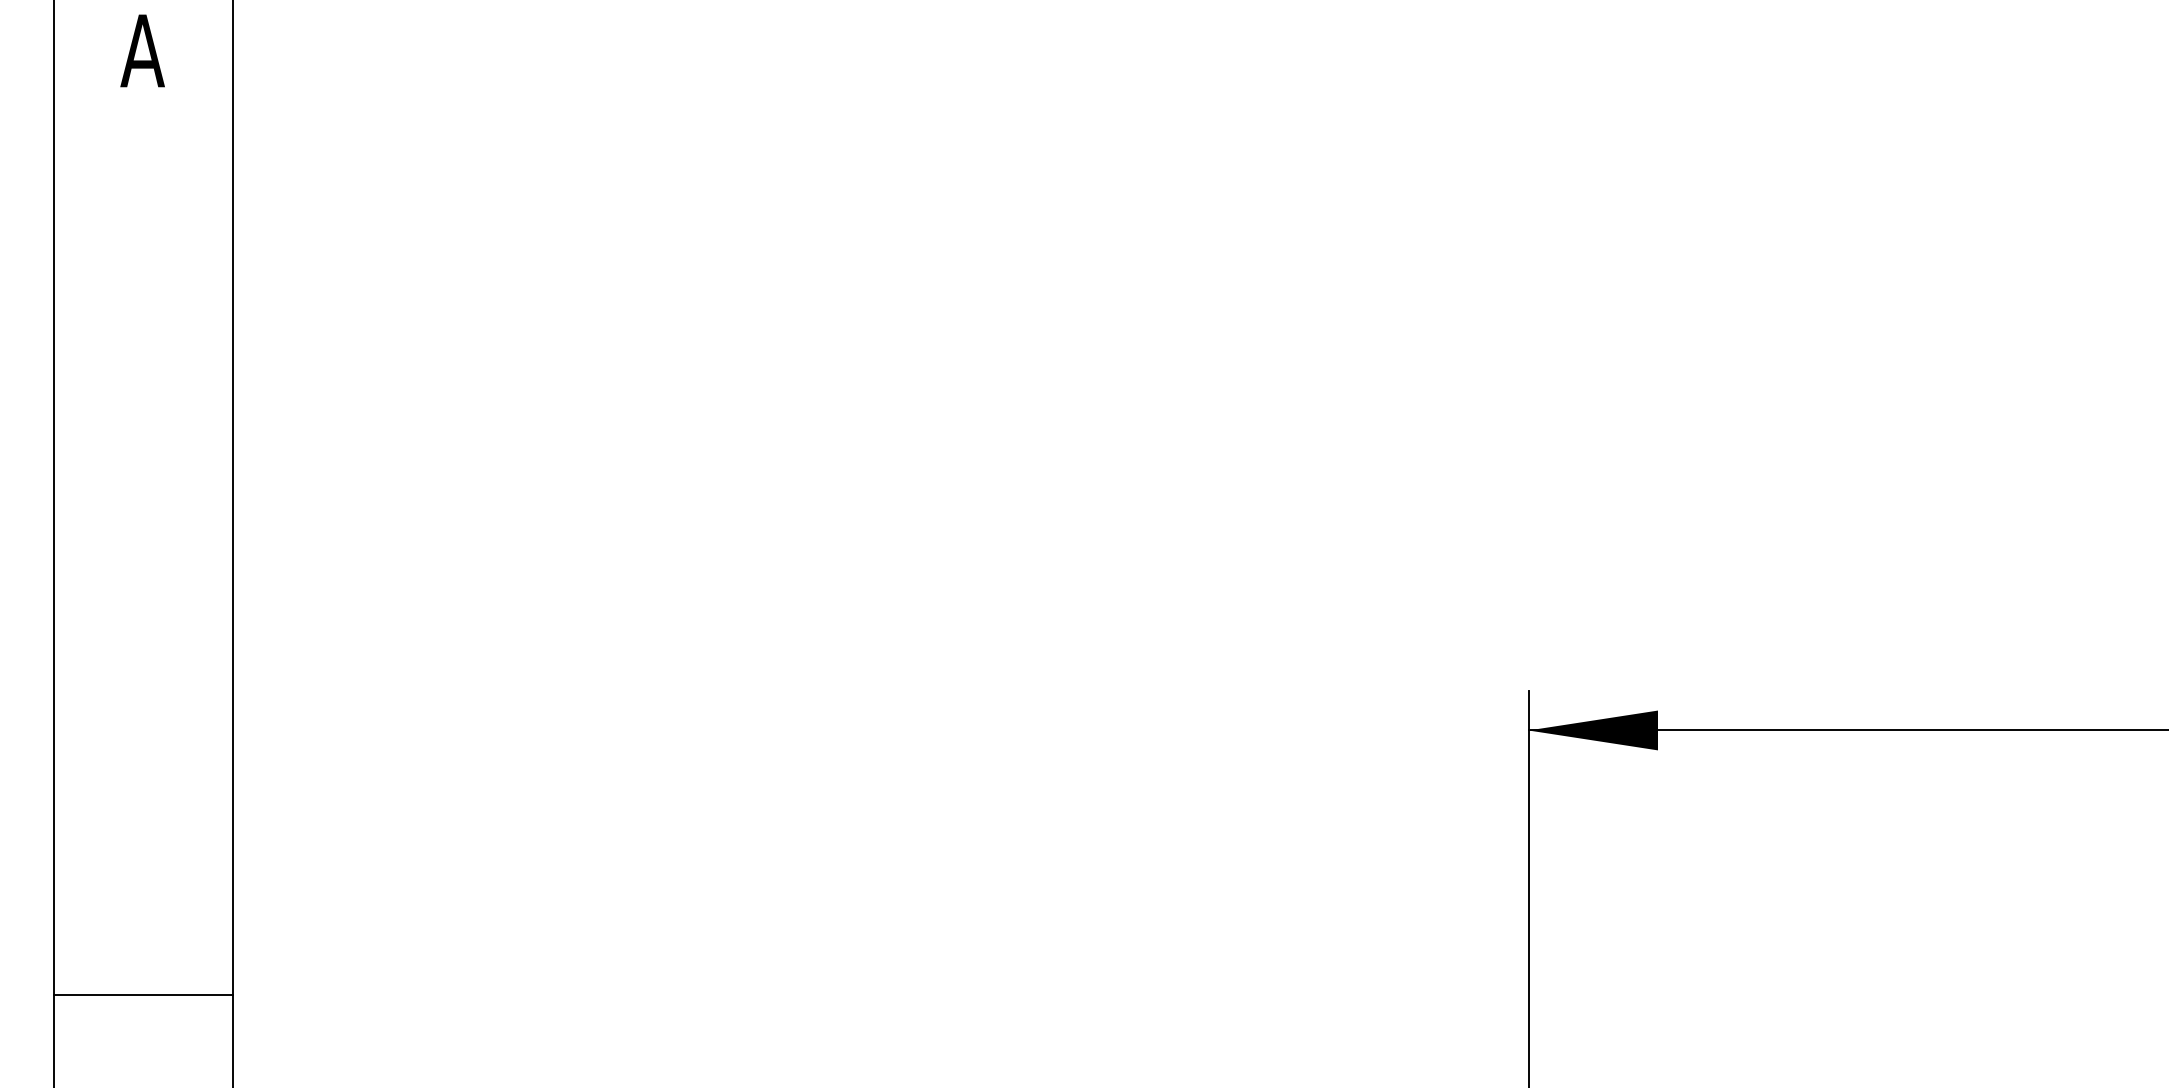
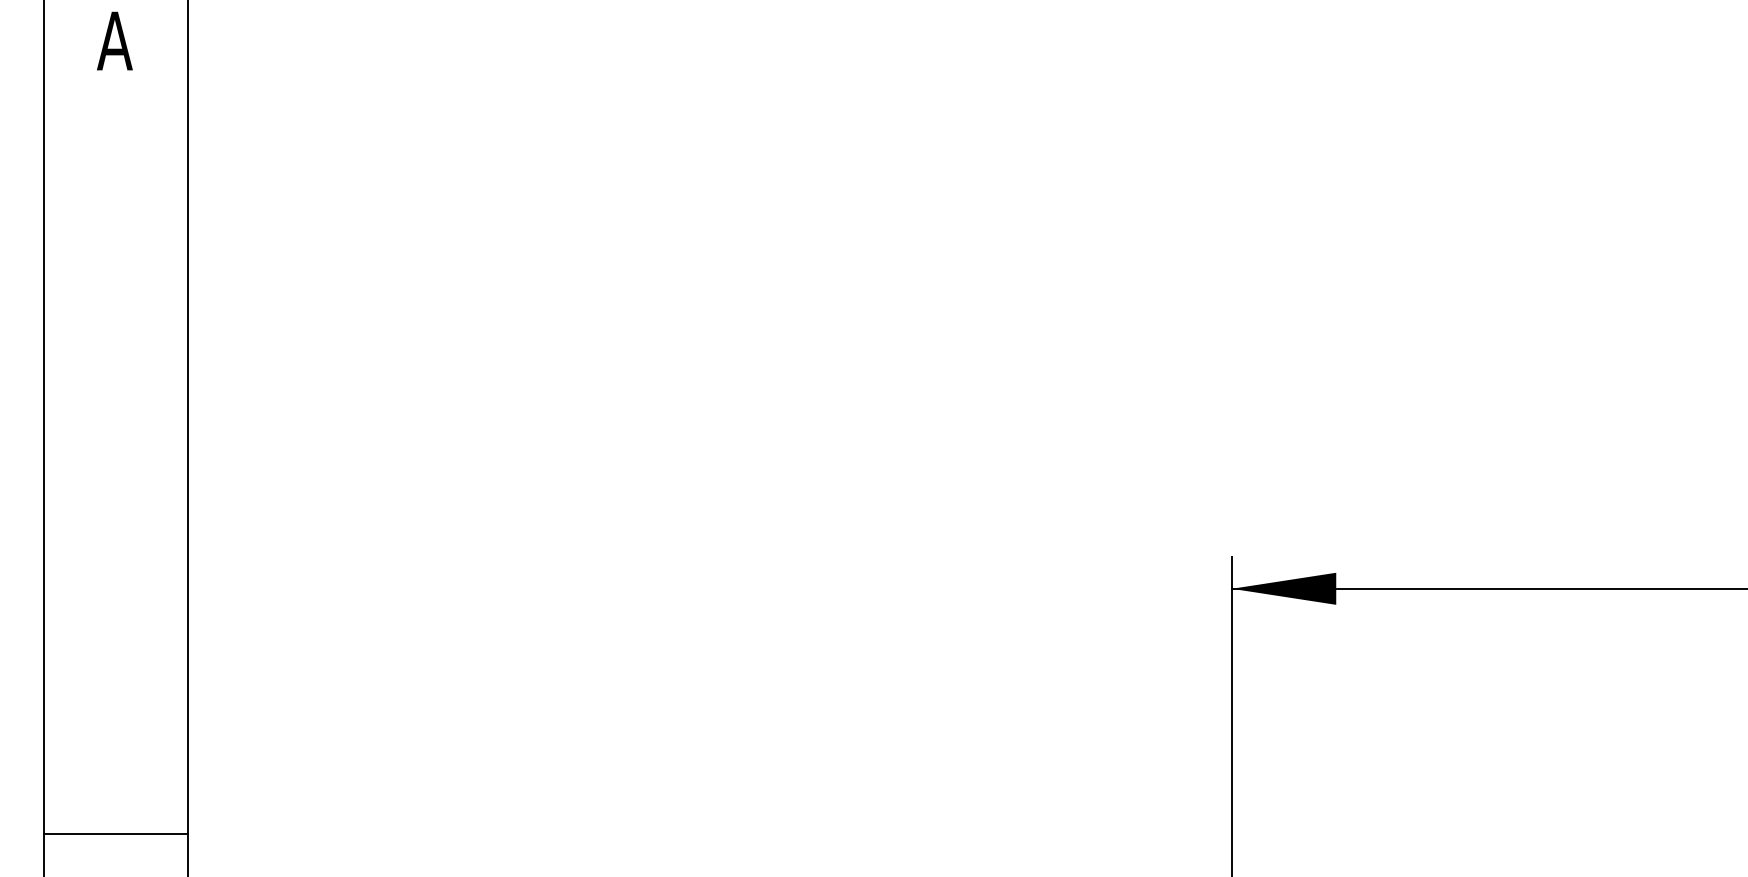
line: (143, 995) -> (115, 834), moved

